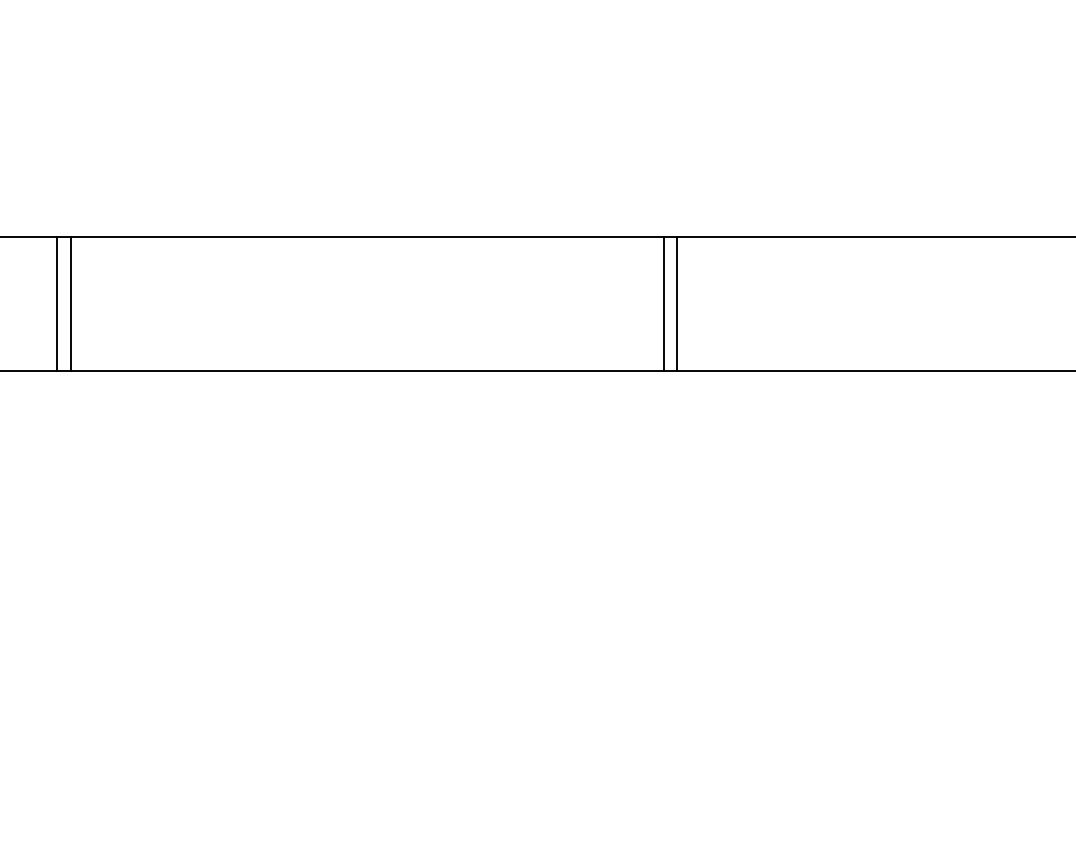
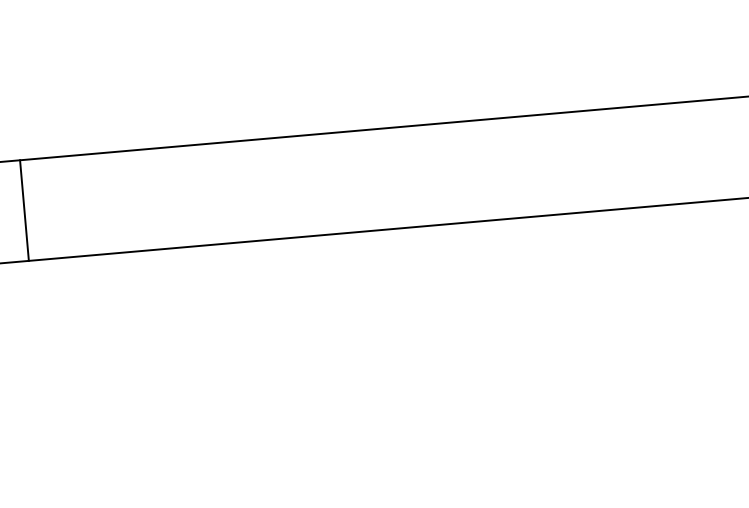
line: (70, 303) -> (34, 209), removed
line: (663, 303) -> (478, 170), removed
line: (677, 303) -> (488, 169), removed

